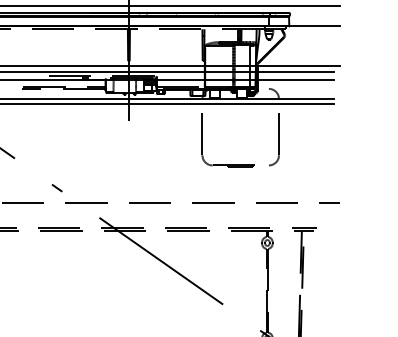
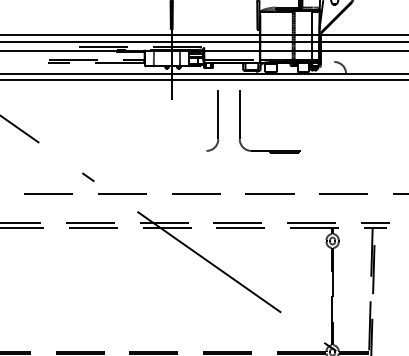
part: (274, 139) -> (213, 120), moved
part: (227, 164) -> (268, 149), moved

